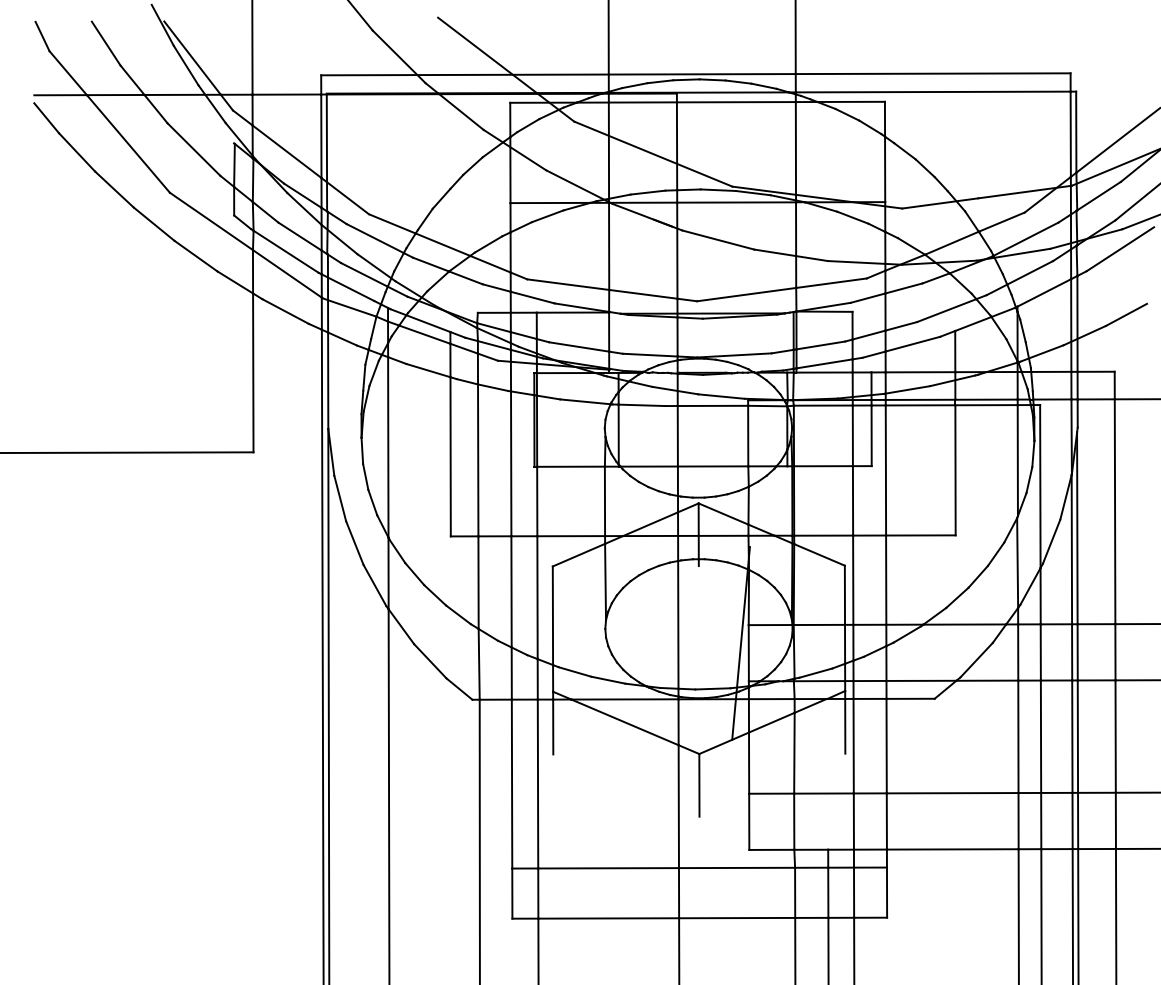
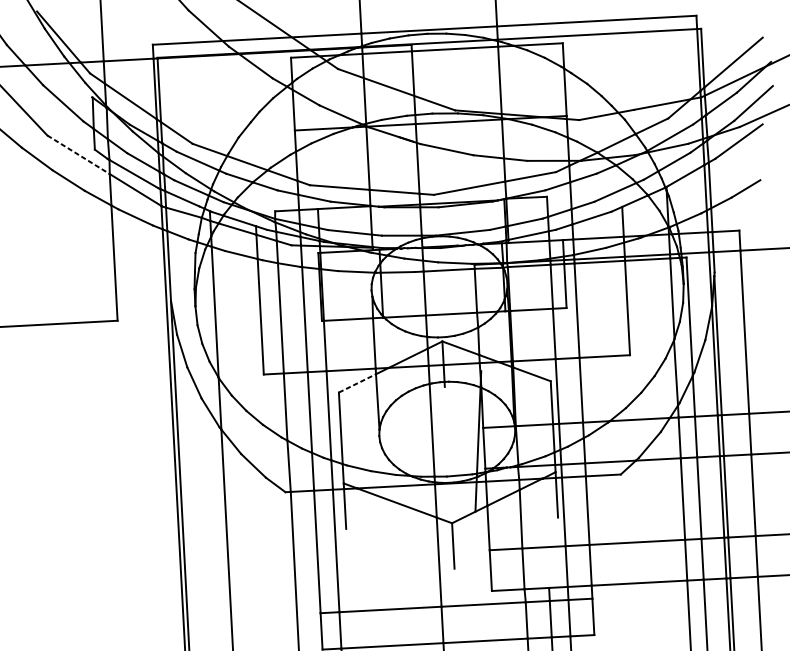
line: (211, 221) -> (78, 154), solid -> dashed
line: (579, 554) -> (357, 382), solid -> dashed

